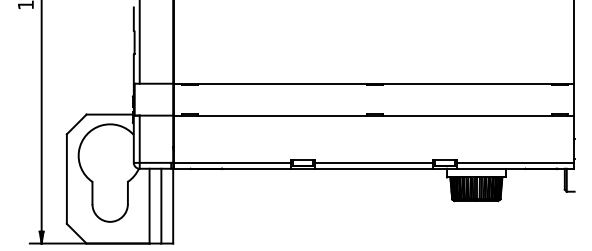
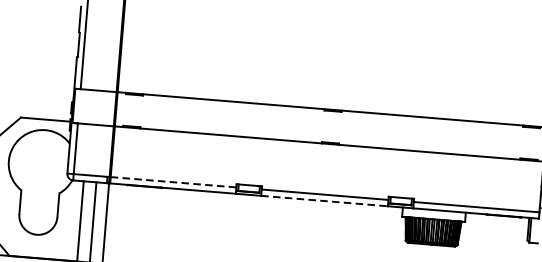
line: (232, 162) -> (173, 181), solid -> dashed
line: (374, 168) -> (325, 200), solid -> dashed

